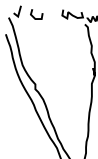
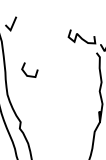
line: (34, 16) -> (26, 72), moved

